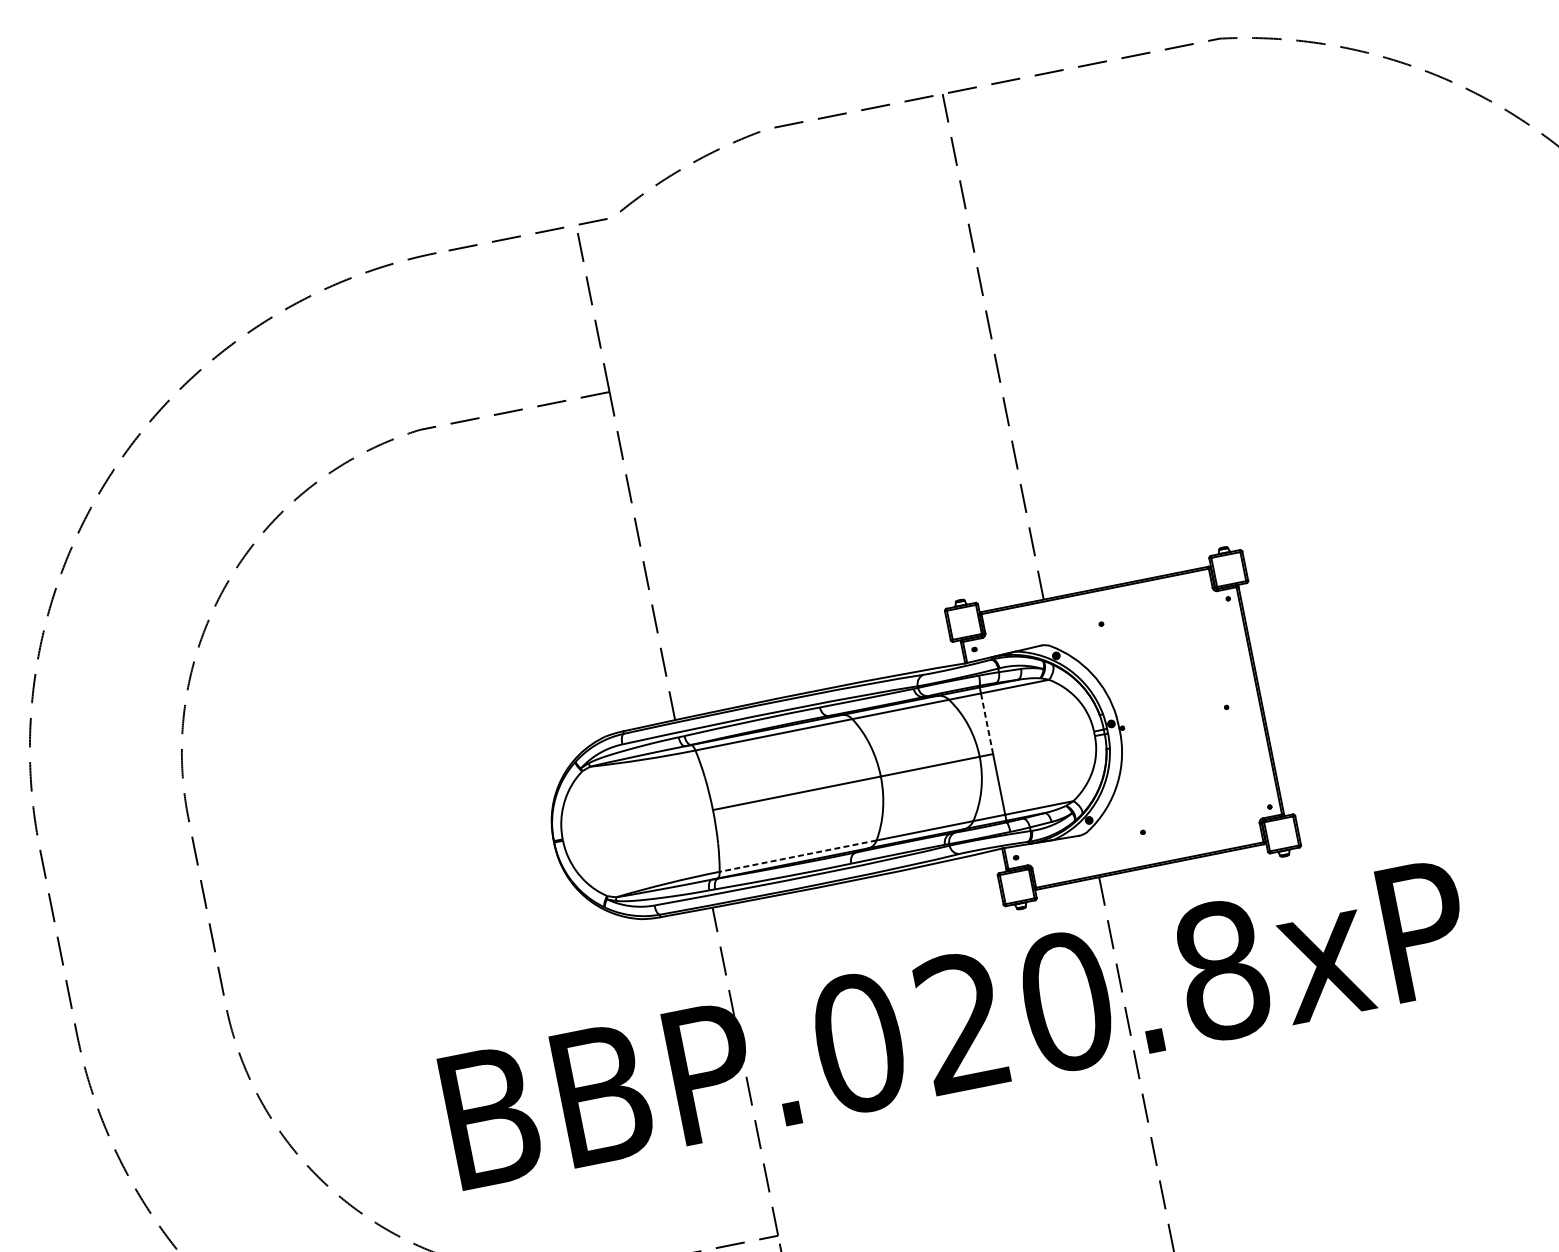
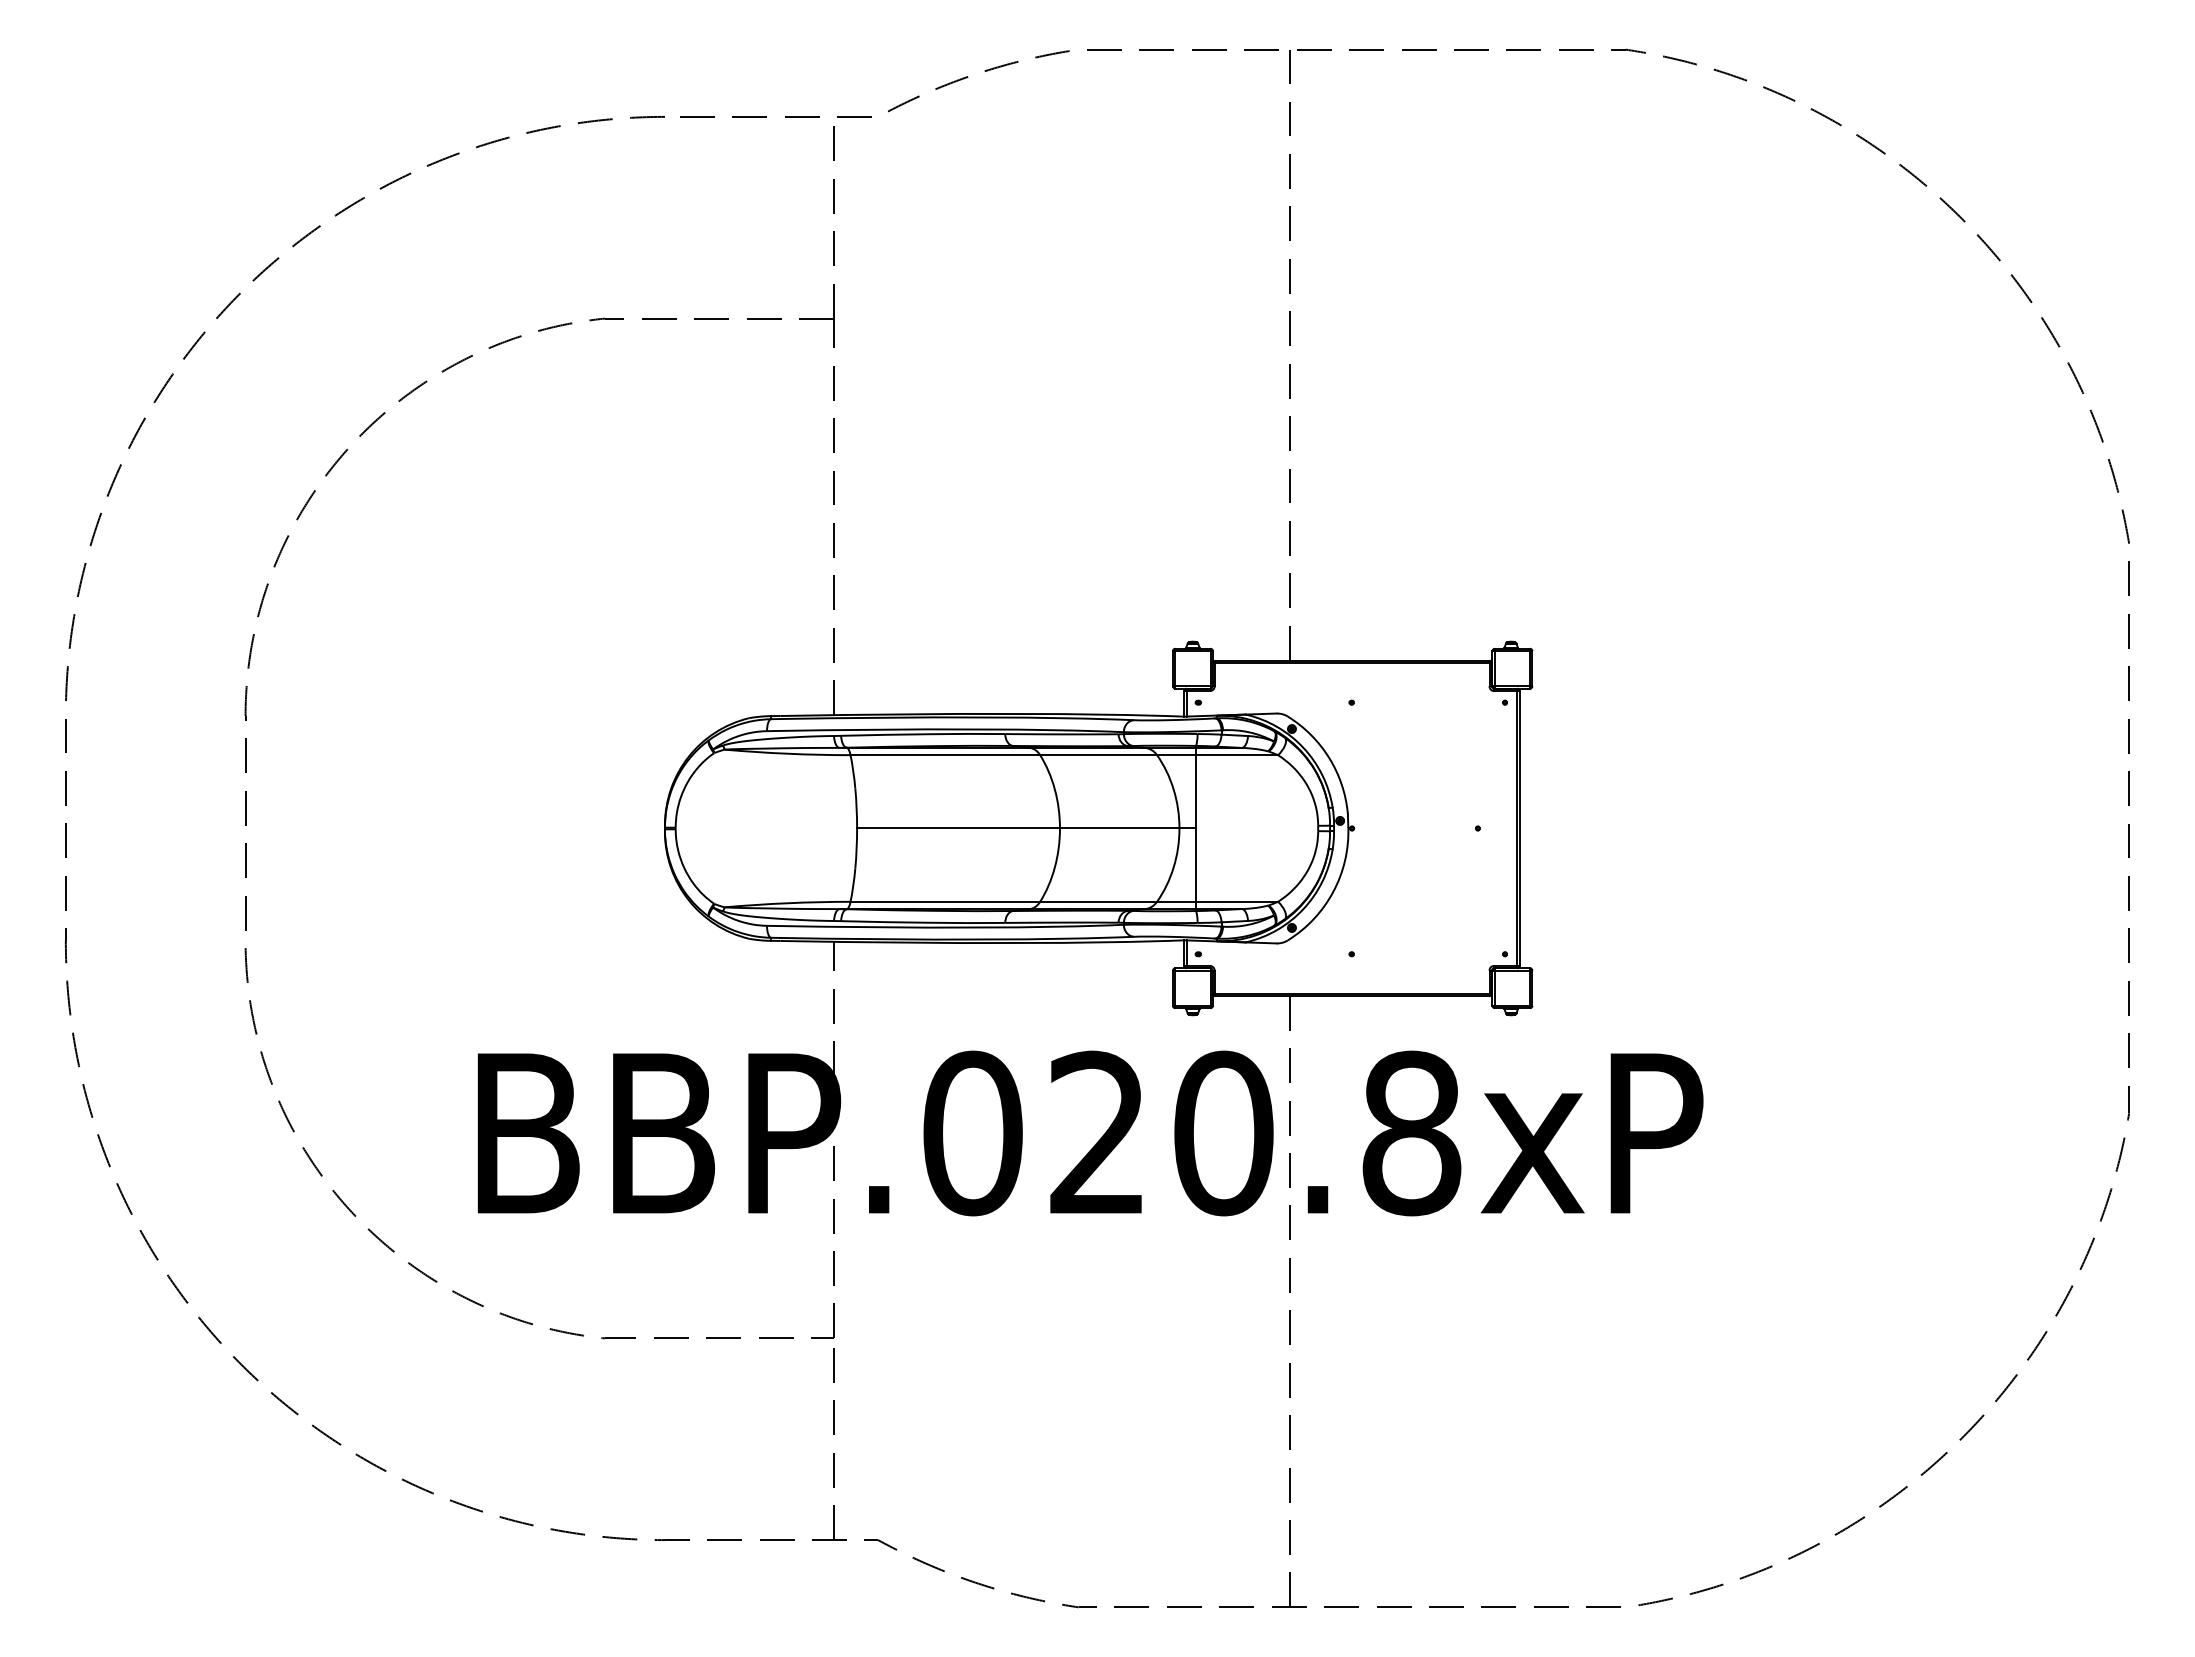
line: (986, 723) -> (1195, 791), dashed -> solid
line: (798, 855) -> (945, 901), dashed -> solid

